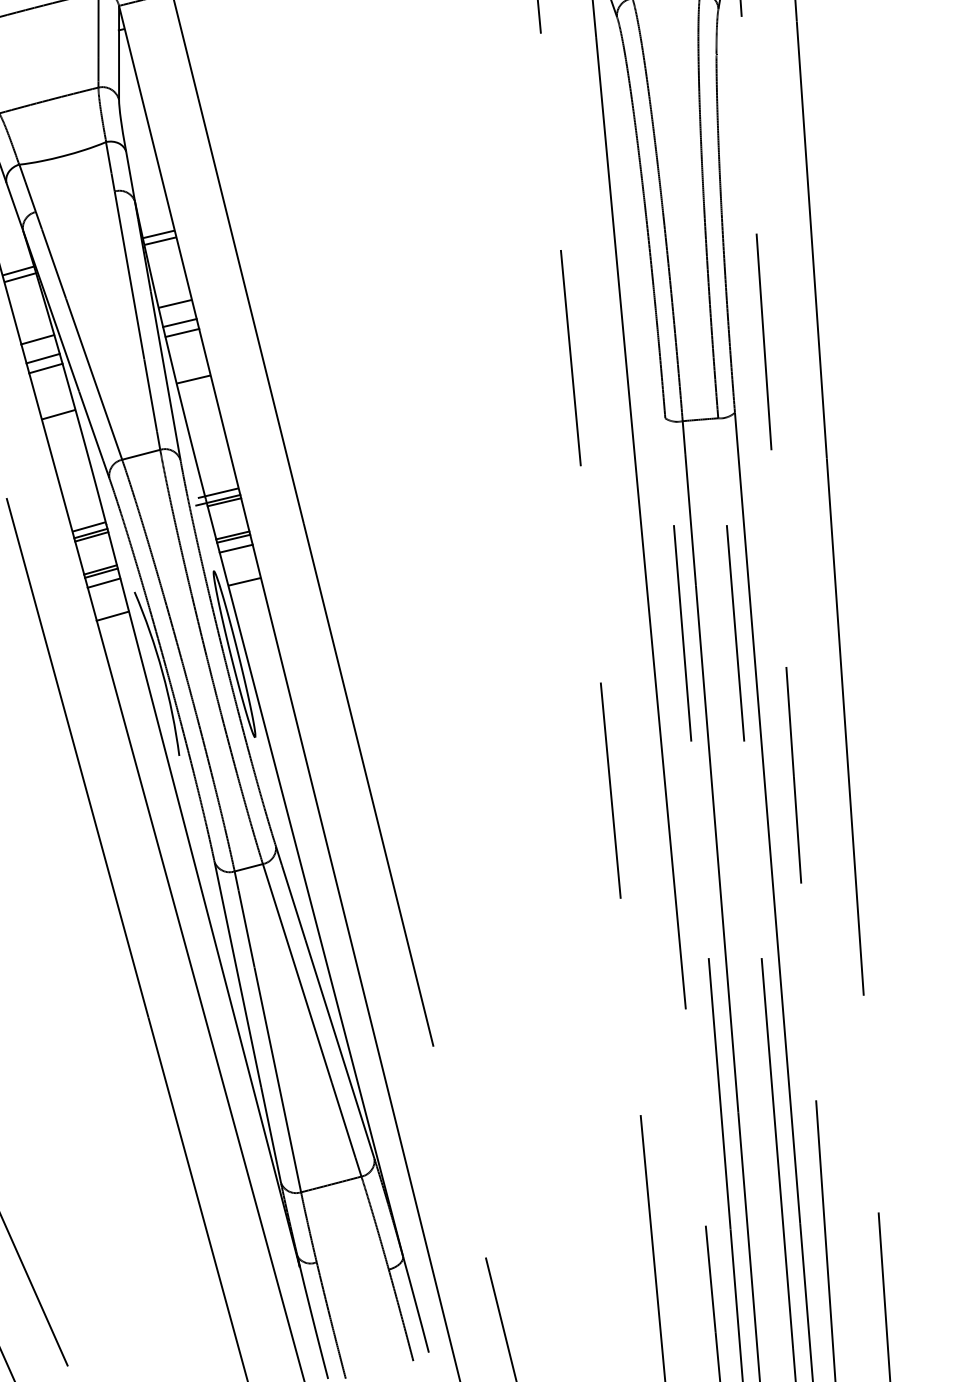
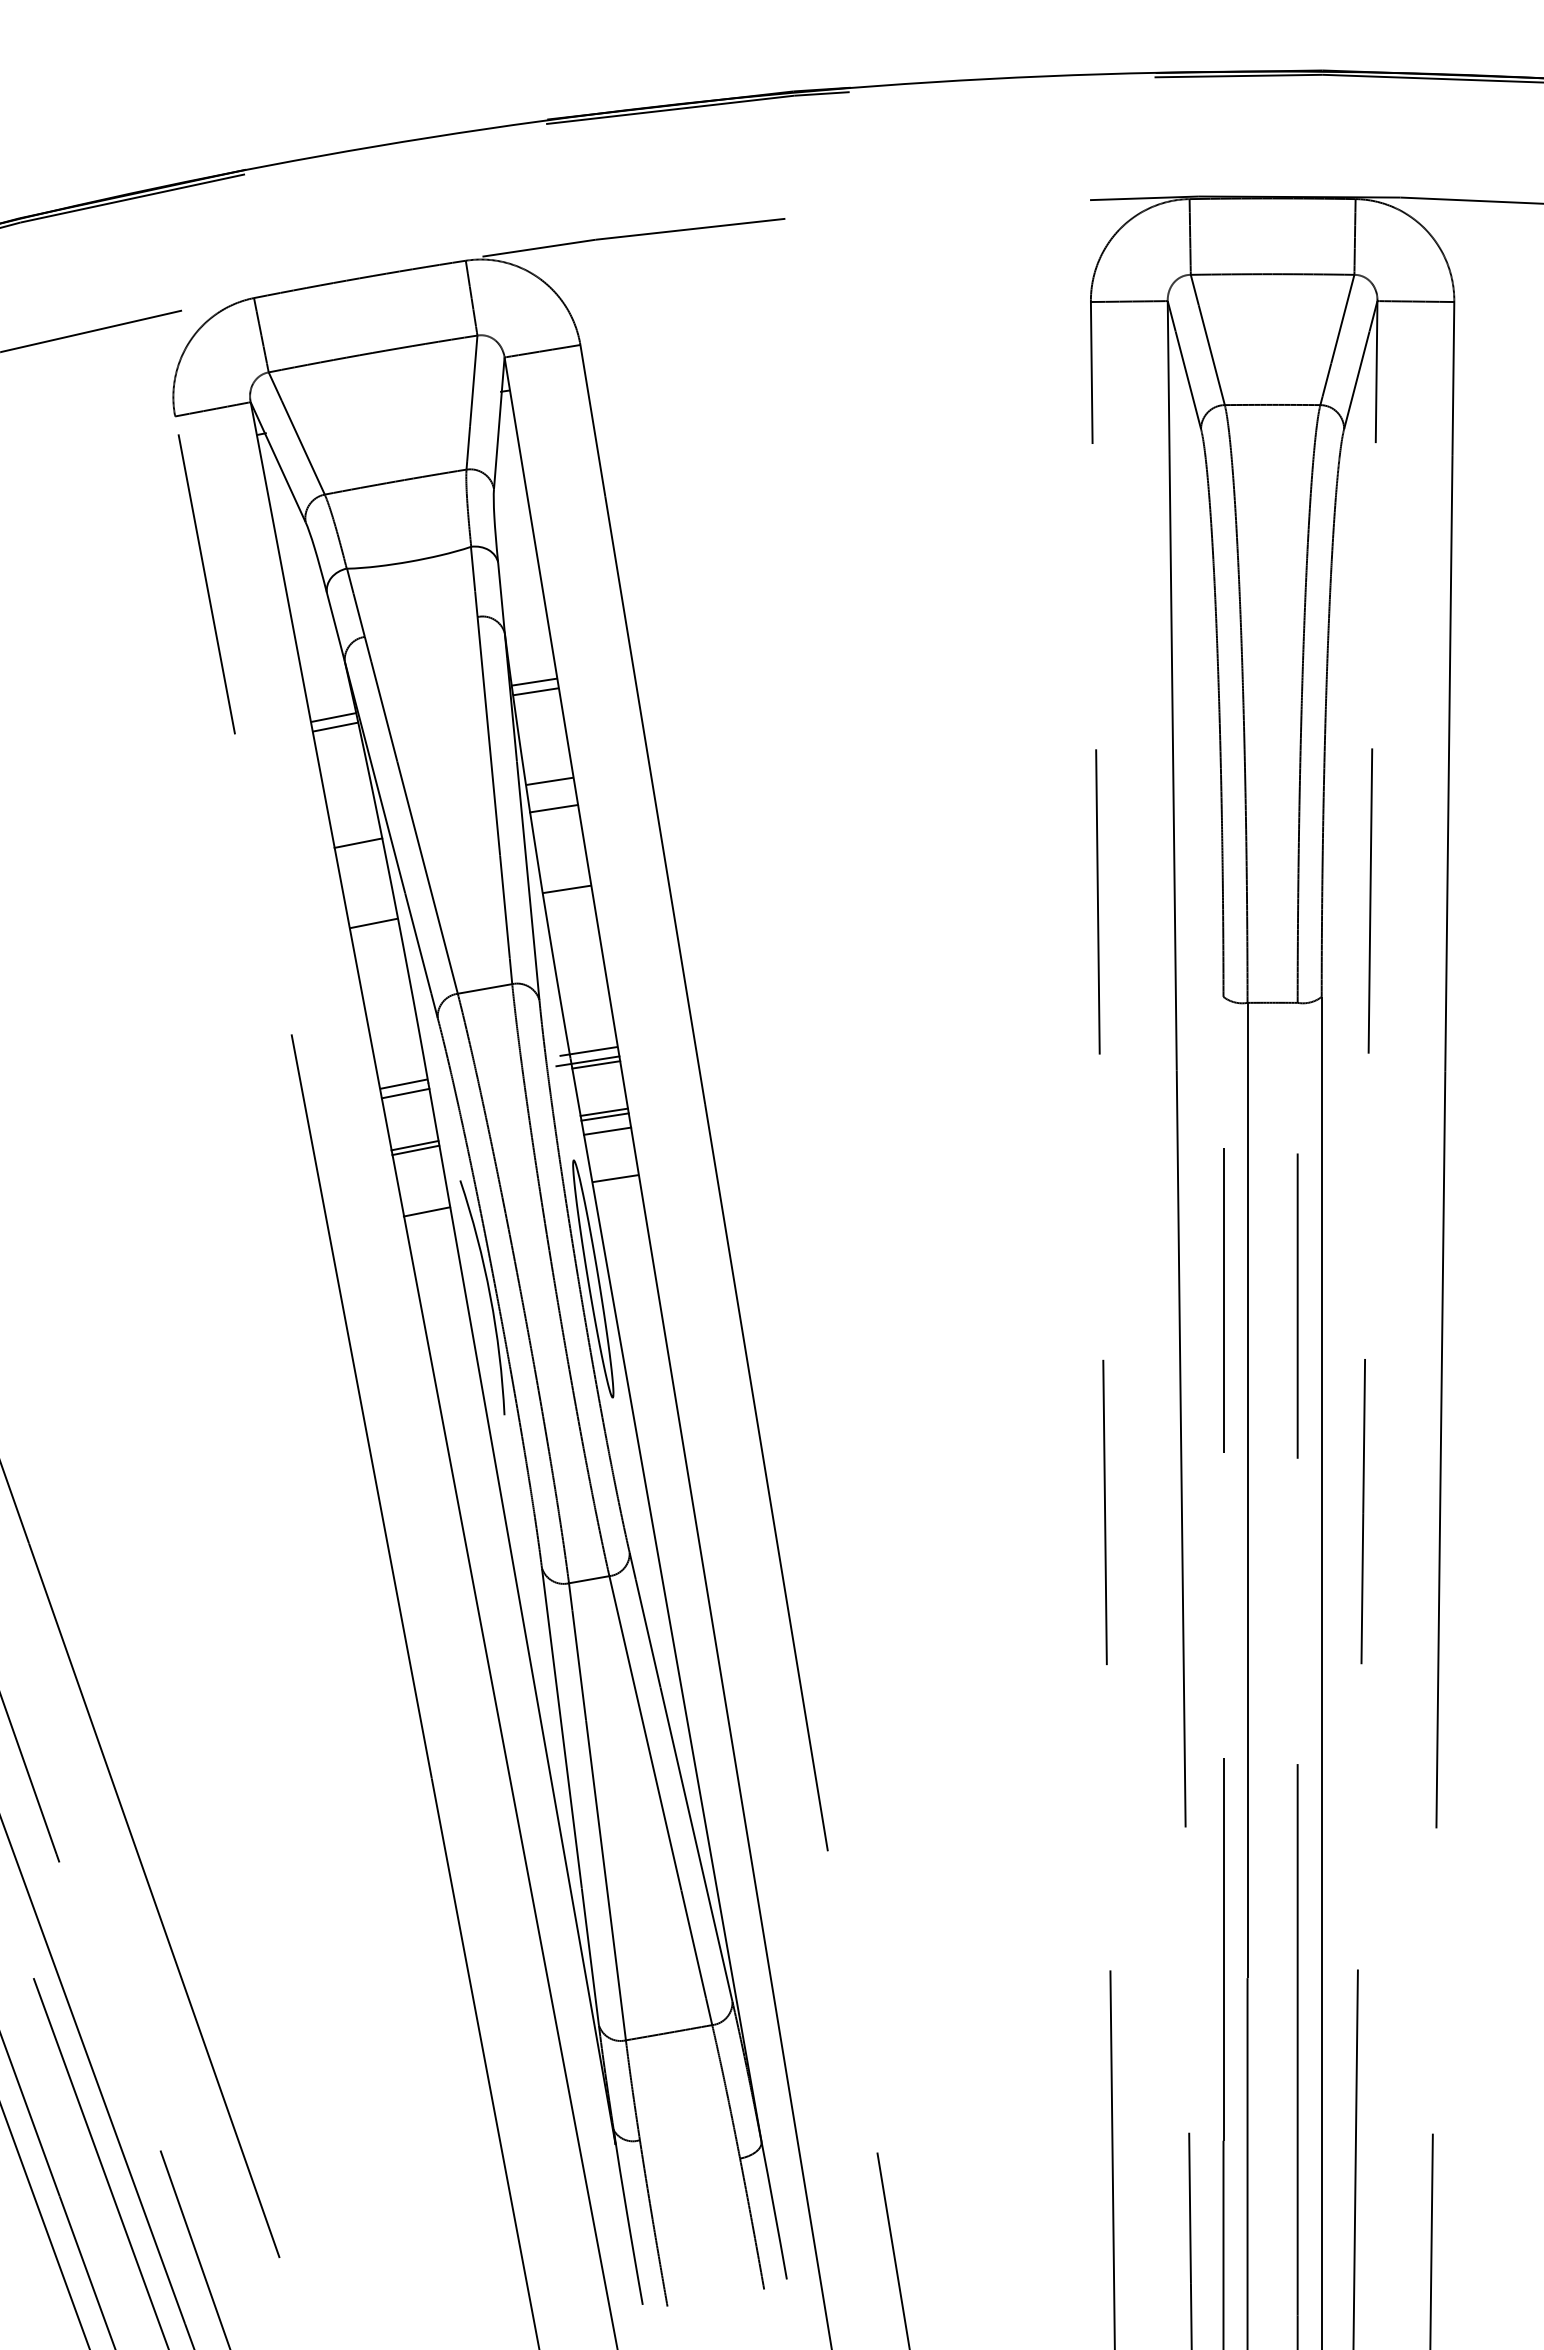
line: (182, 332) -> (556, 822), removed
line: (37, 339) -> (352, 815), removed
line: (46, 368) -> (361, 857), removed
line: (91, 536) -> (406, 1098), removed
line: (104, 583) -> (418, 1164), removed

